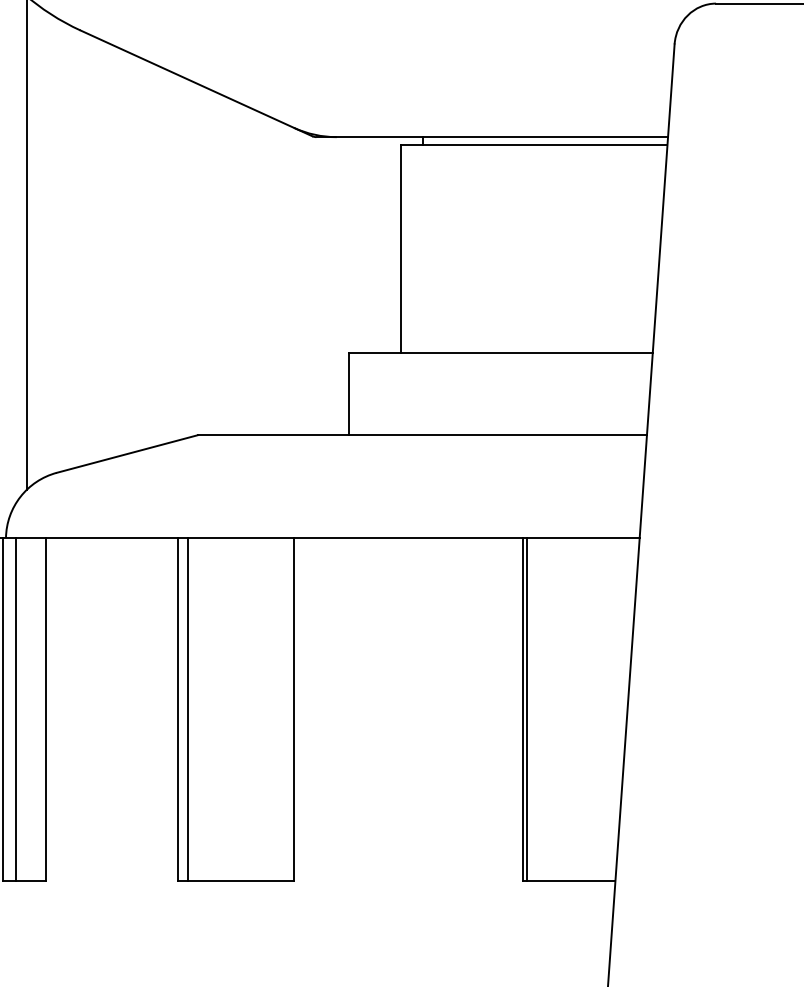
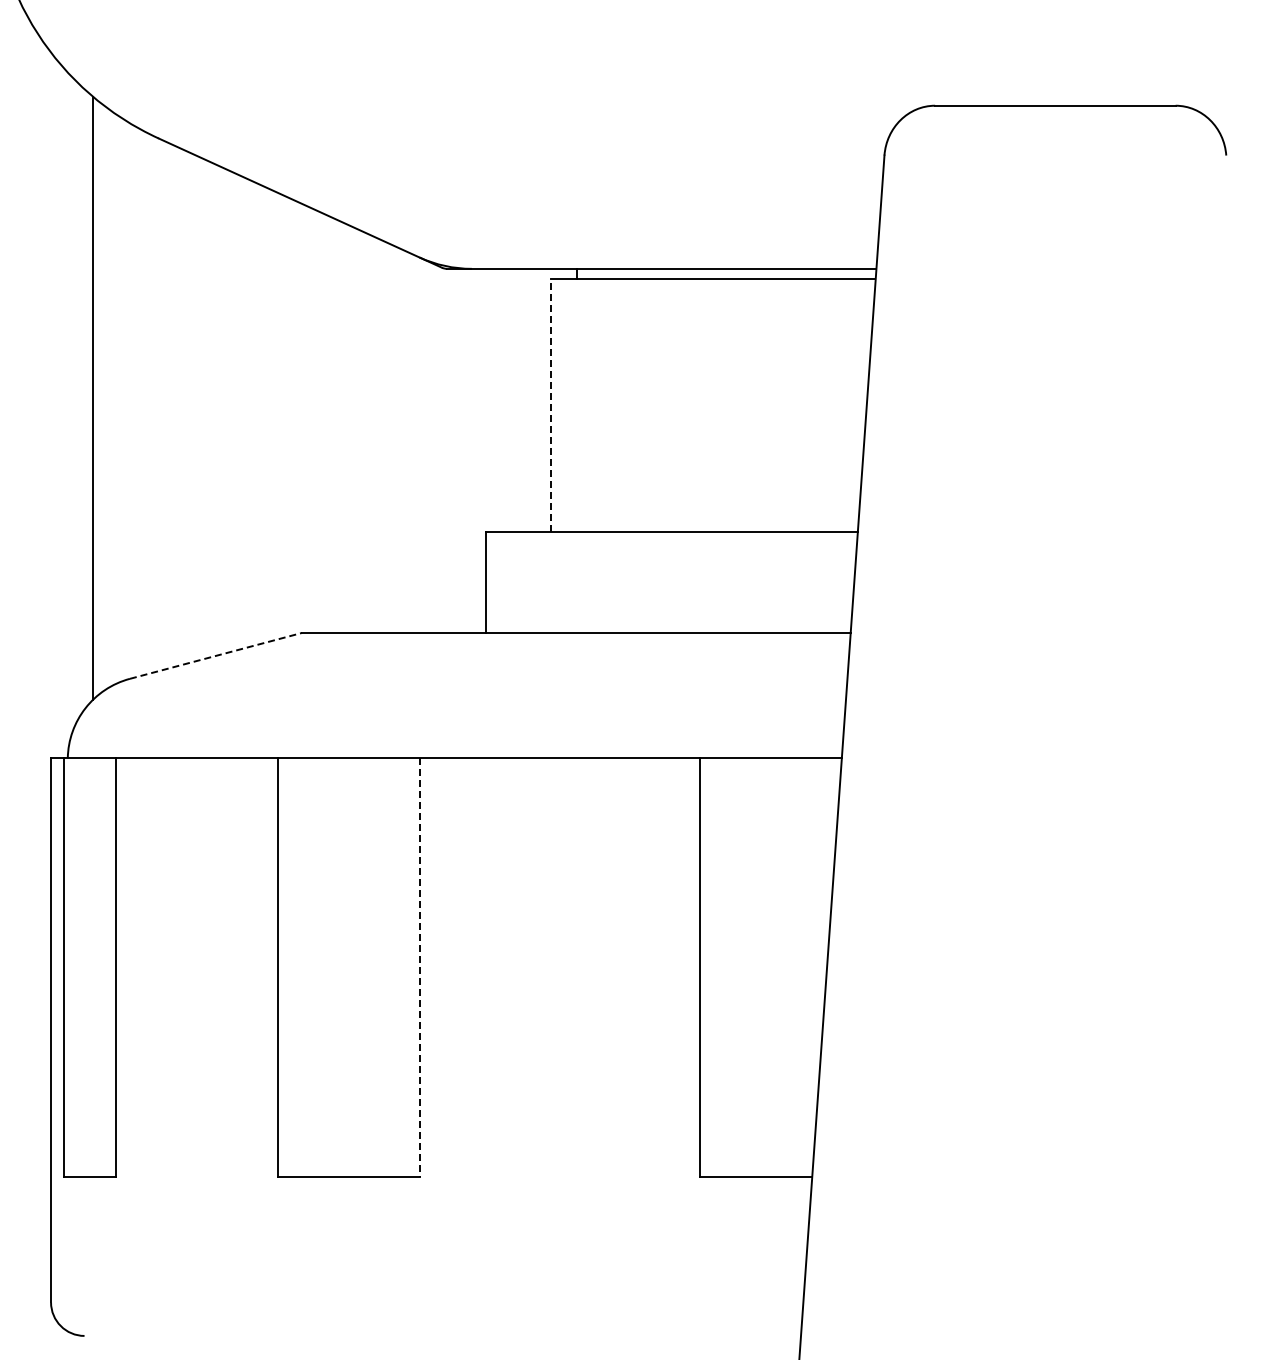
line: (401, 249) -> (550, 405), solid -> dashed
line: (127, 453) -> (216, 655), solid -> dashed
line: (16, 709) -> (80, 967), removed
line: (187, 709) -> (289, 967), removed
line: (293, 709) -> (419, 968), solid -> dashed
line: (527, 709) -> (704, 967), removed

